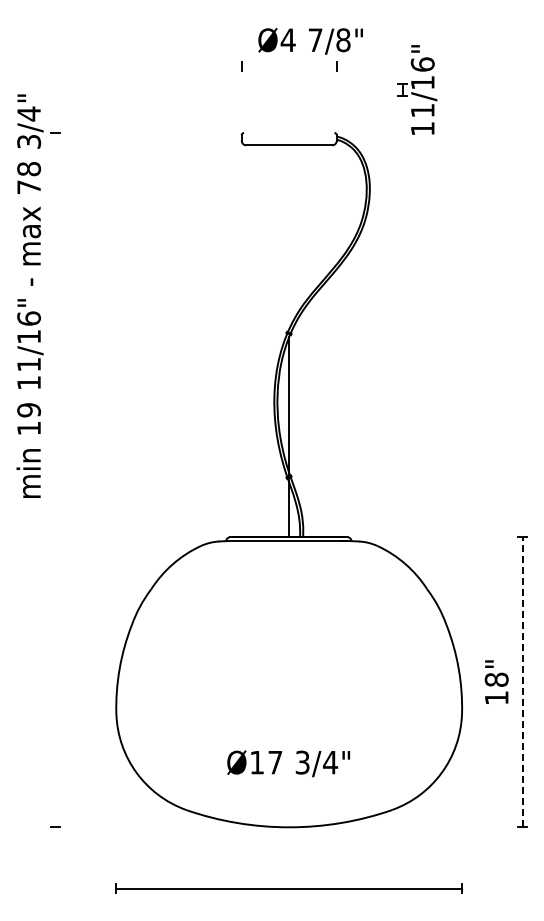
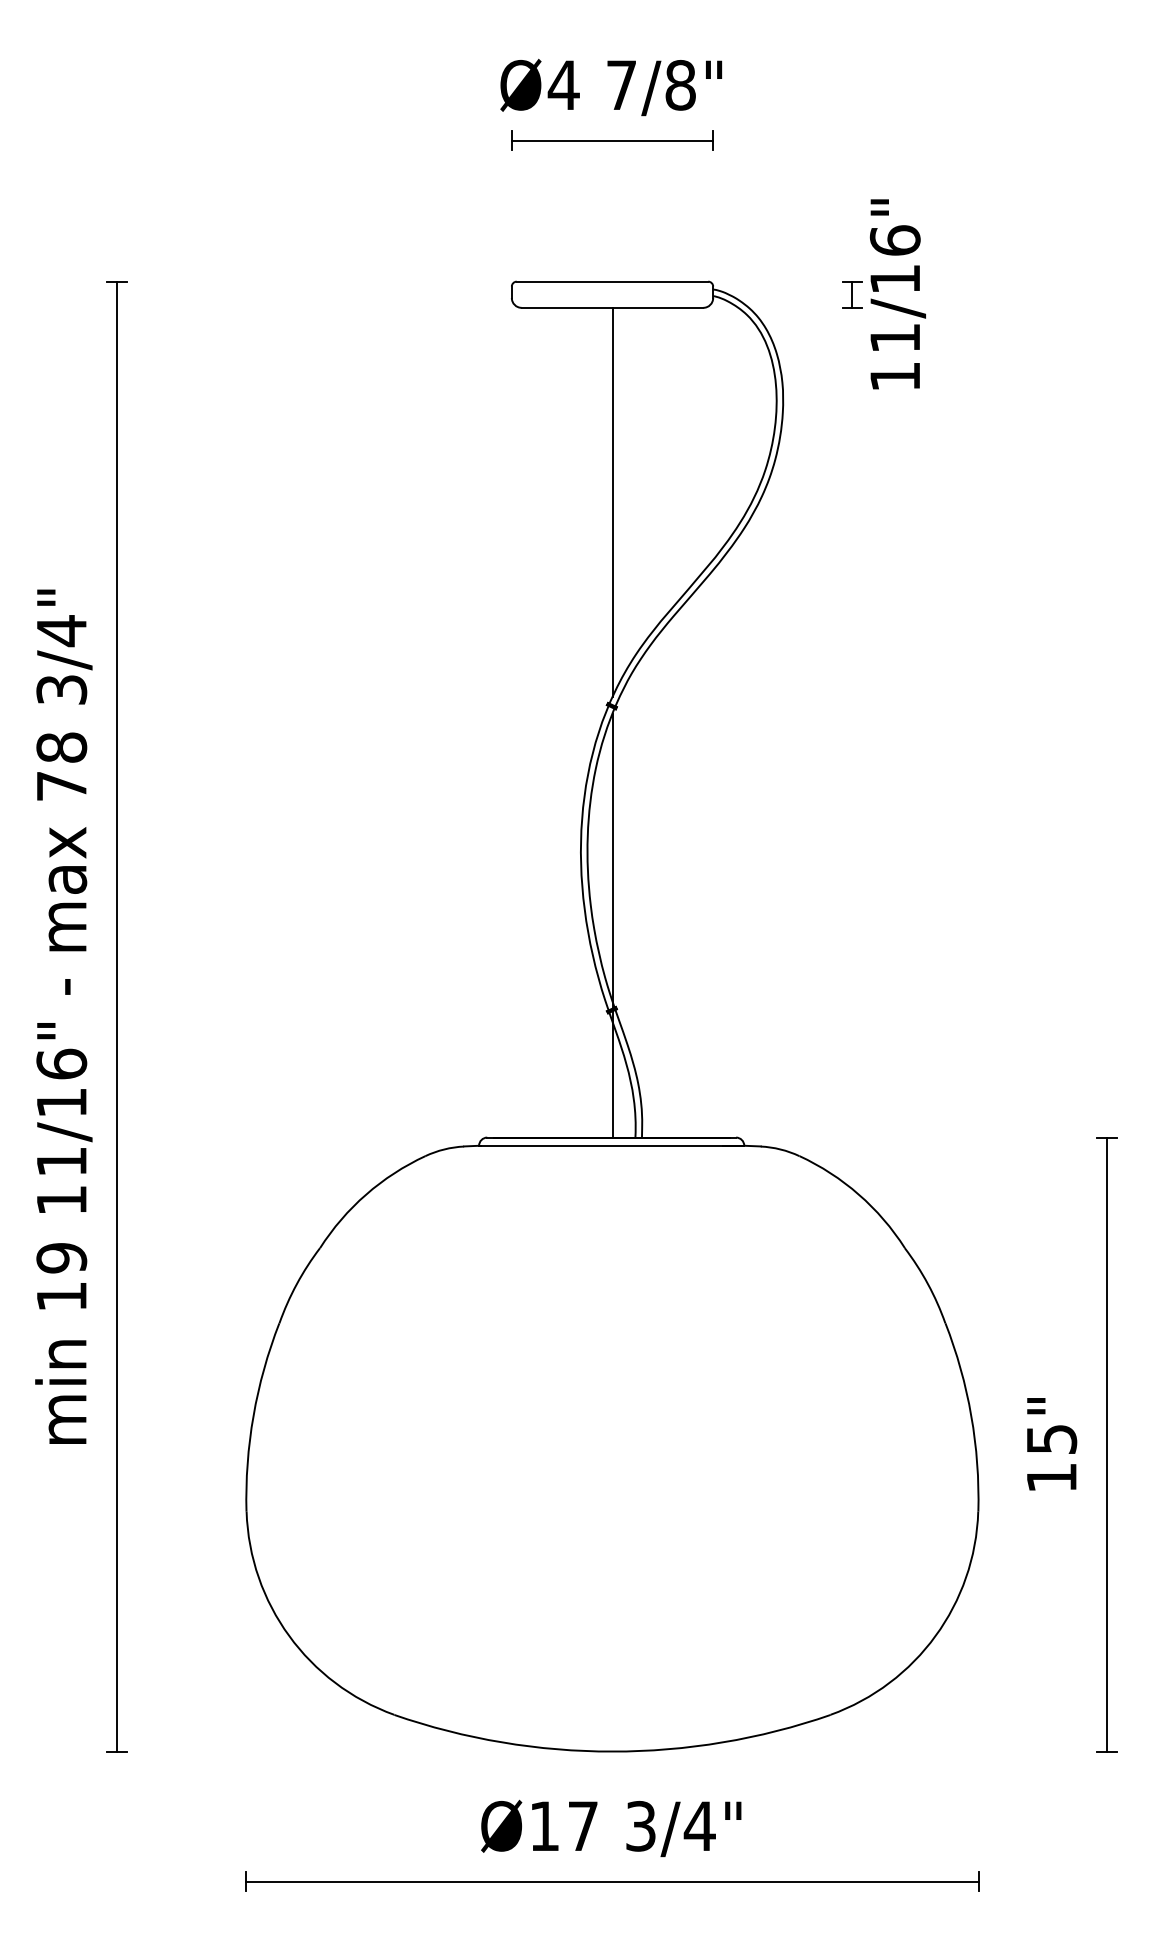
text: (310, 40) -> (610, 85), moved
line: (288, 66) -> (610, 140), added
part: (417, 89) -> (884, 293), moved
line: (289, 132) -> (613, 280), added
line: (289, 237) -> (613, 502), added
text: (29, 295) -> (62, 1015), moved
line: (55, 479) -> (117, 1015), added
text: (496, 679) -> (1051, 1438), 18" -> 15"
line: (522, 681) -> (1106, 1442), dashed -> solid
text: (288, 763) -> (610, 1828), moved

